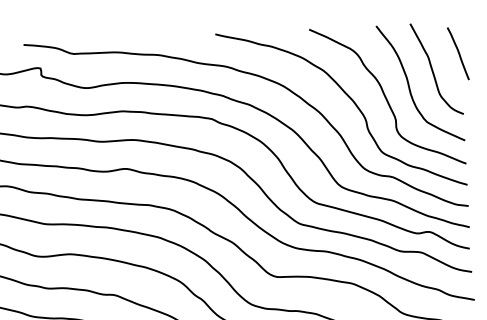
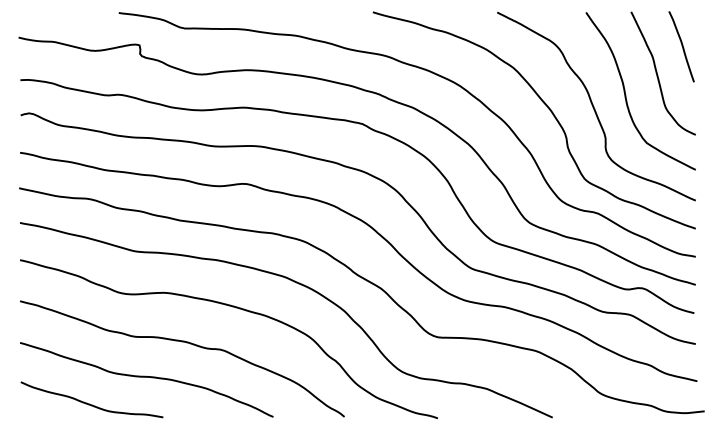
curve: (458, 53) -> (681, 46), moved

